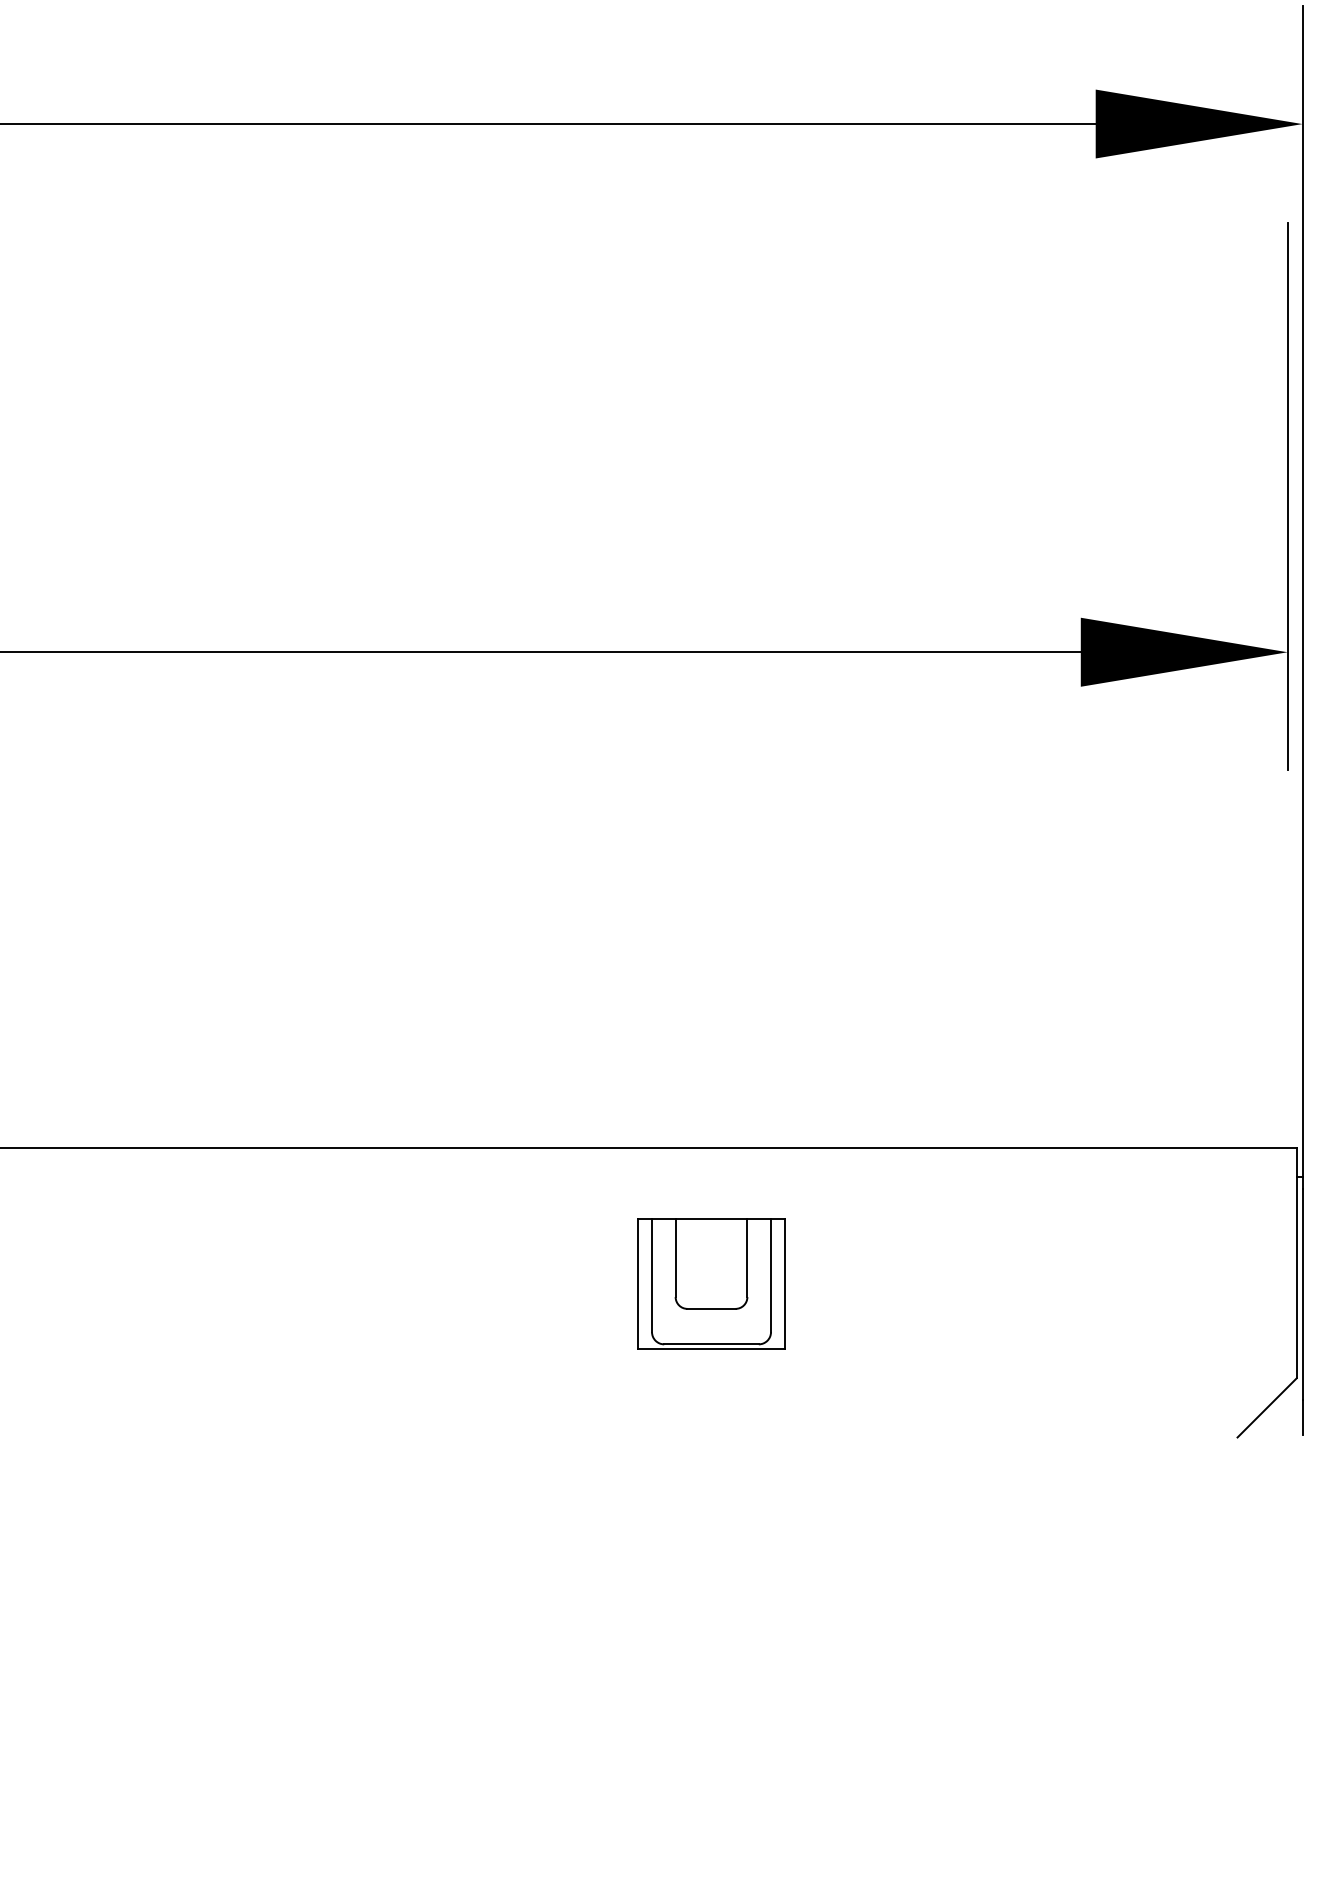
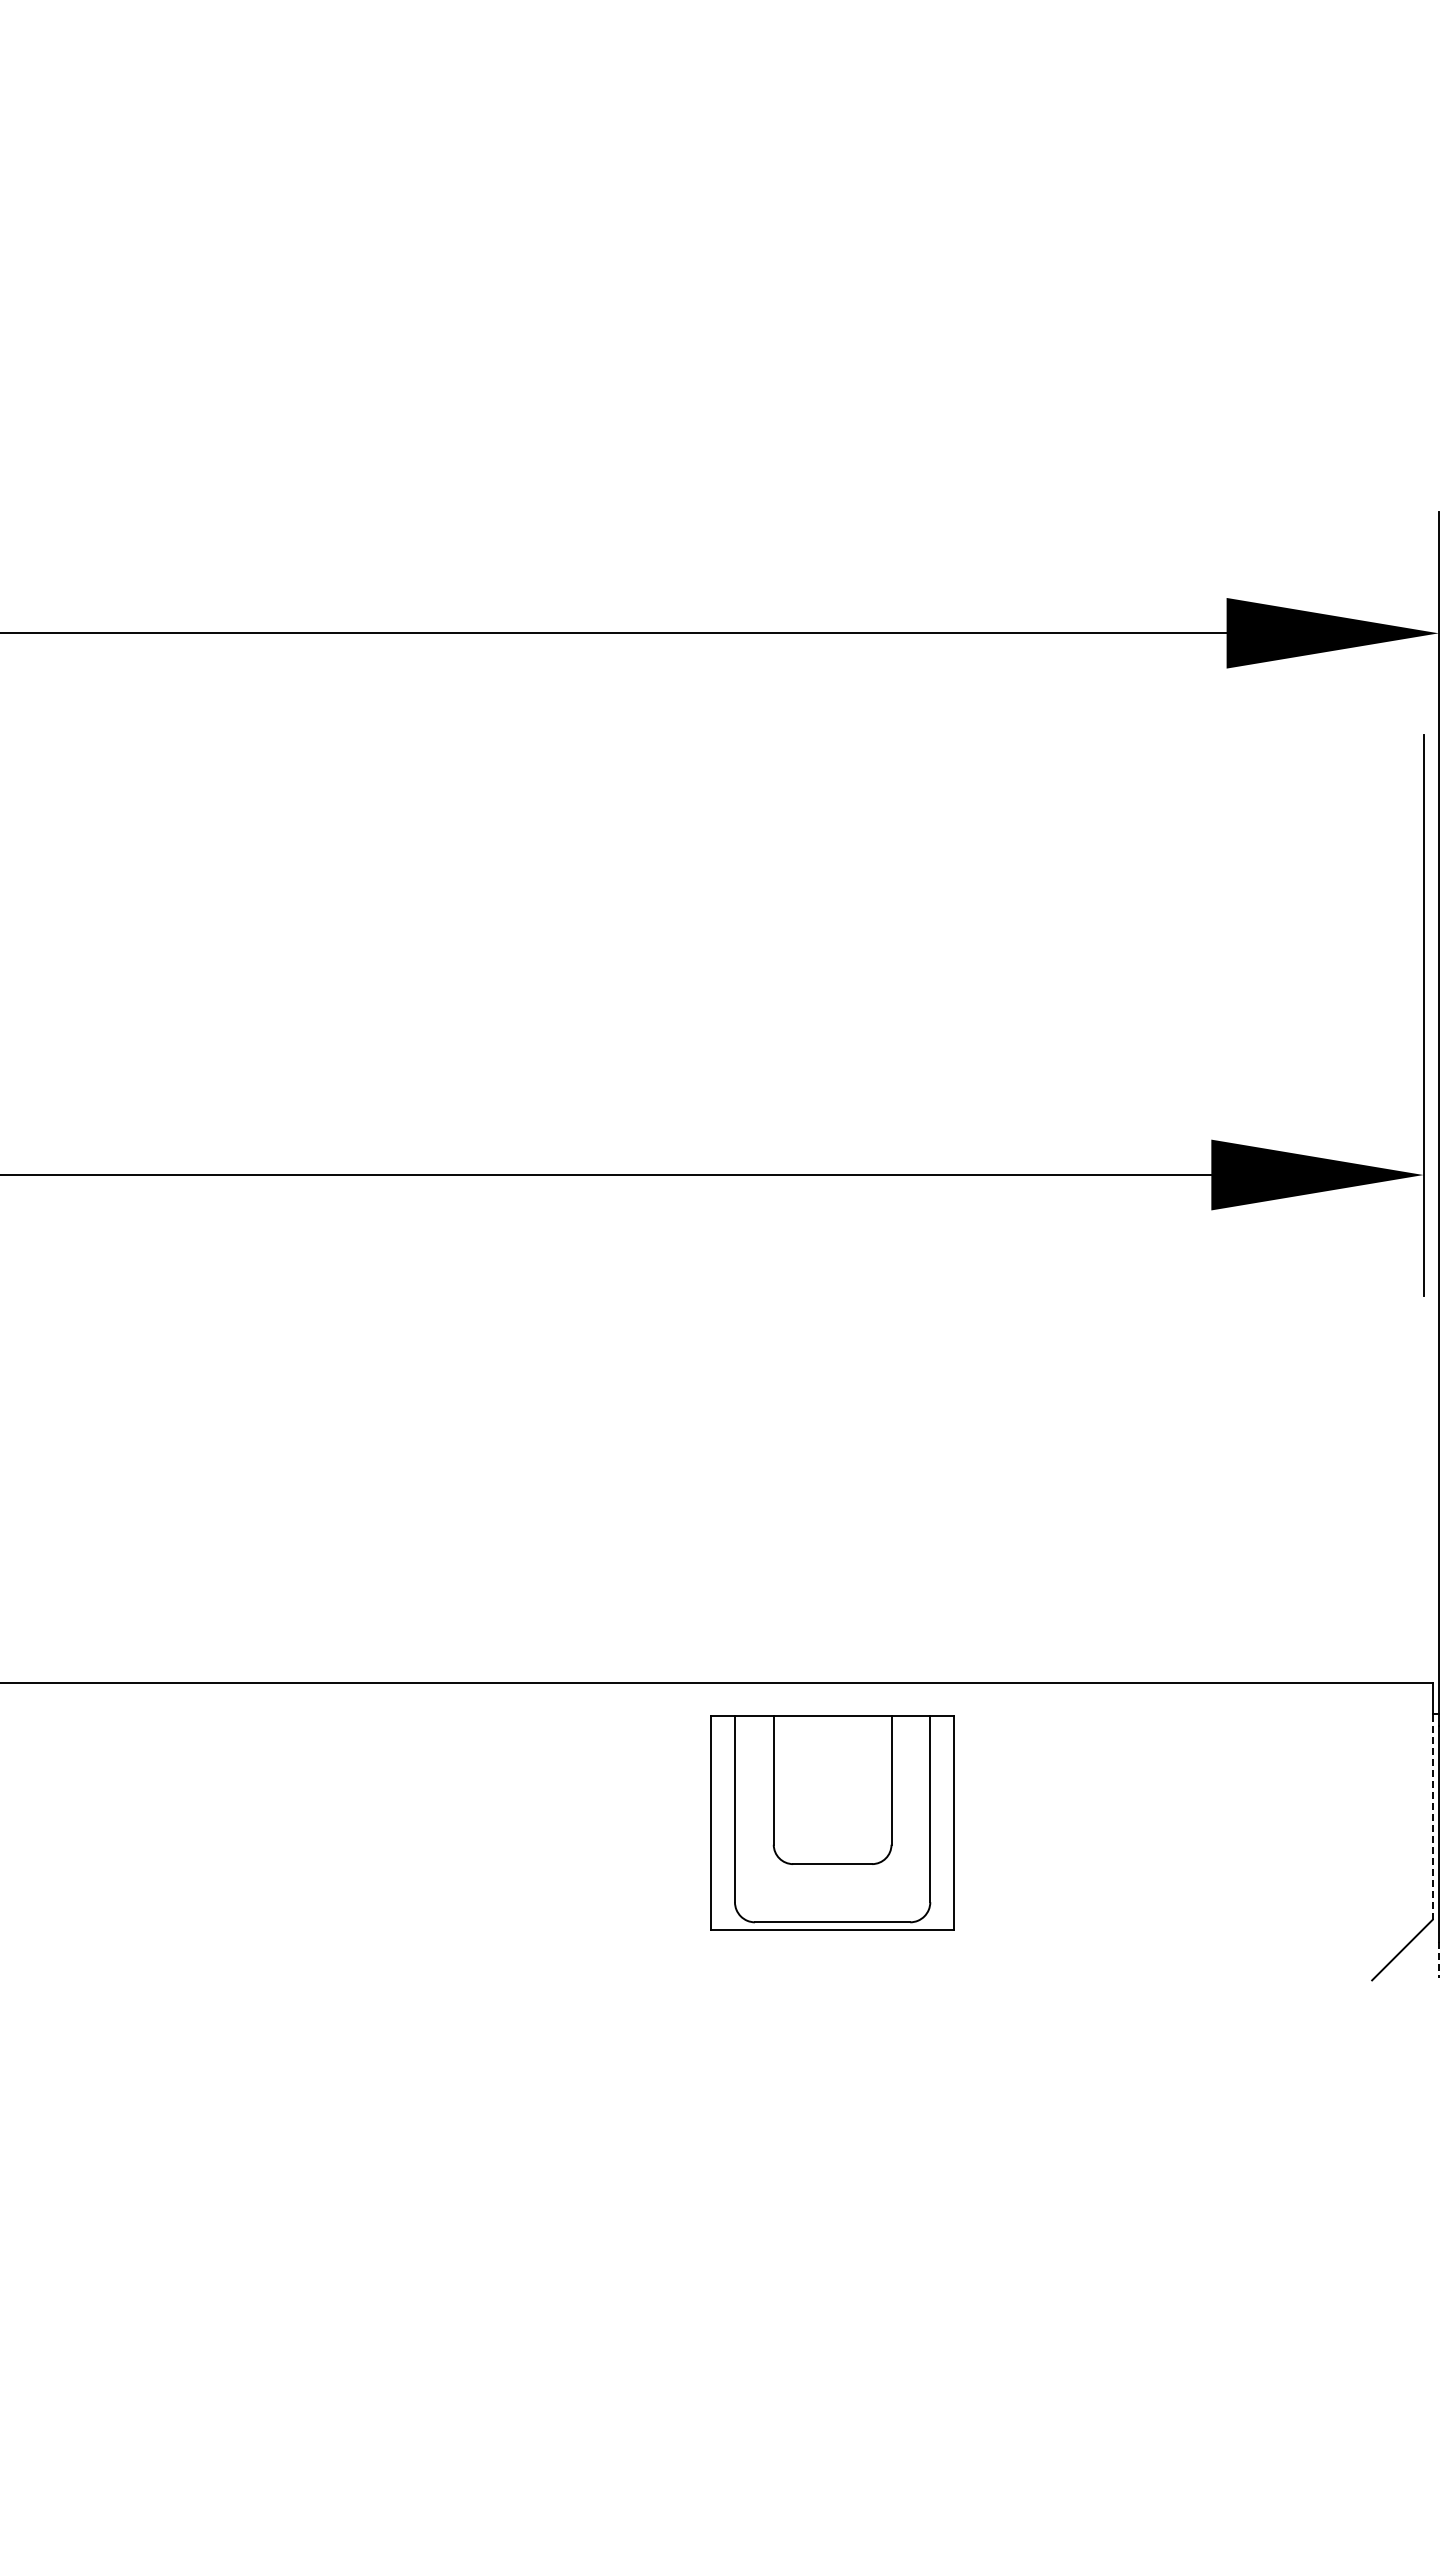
line: (1296, 1277) -> (1432, 1816), solid -> dashed
part: (711, 1283) -> (832, 1822), size x1.6
line: (1302, 1418) -> (1438, 1960), solid -> dashed

